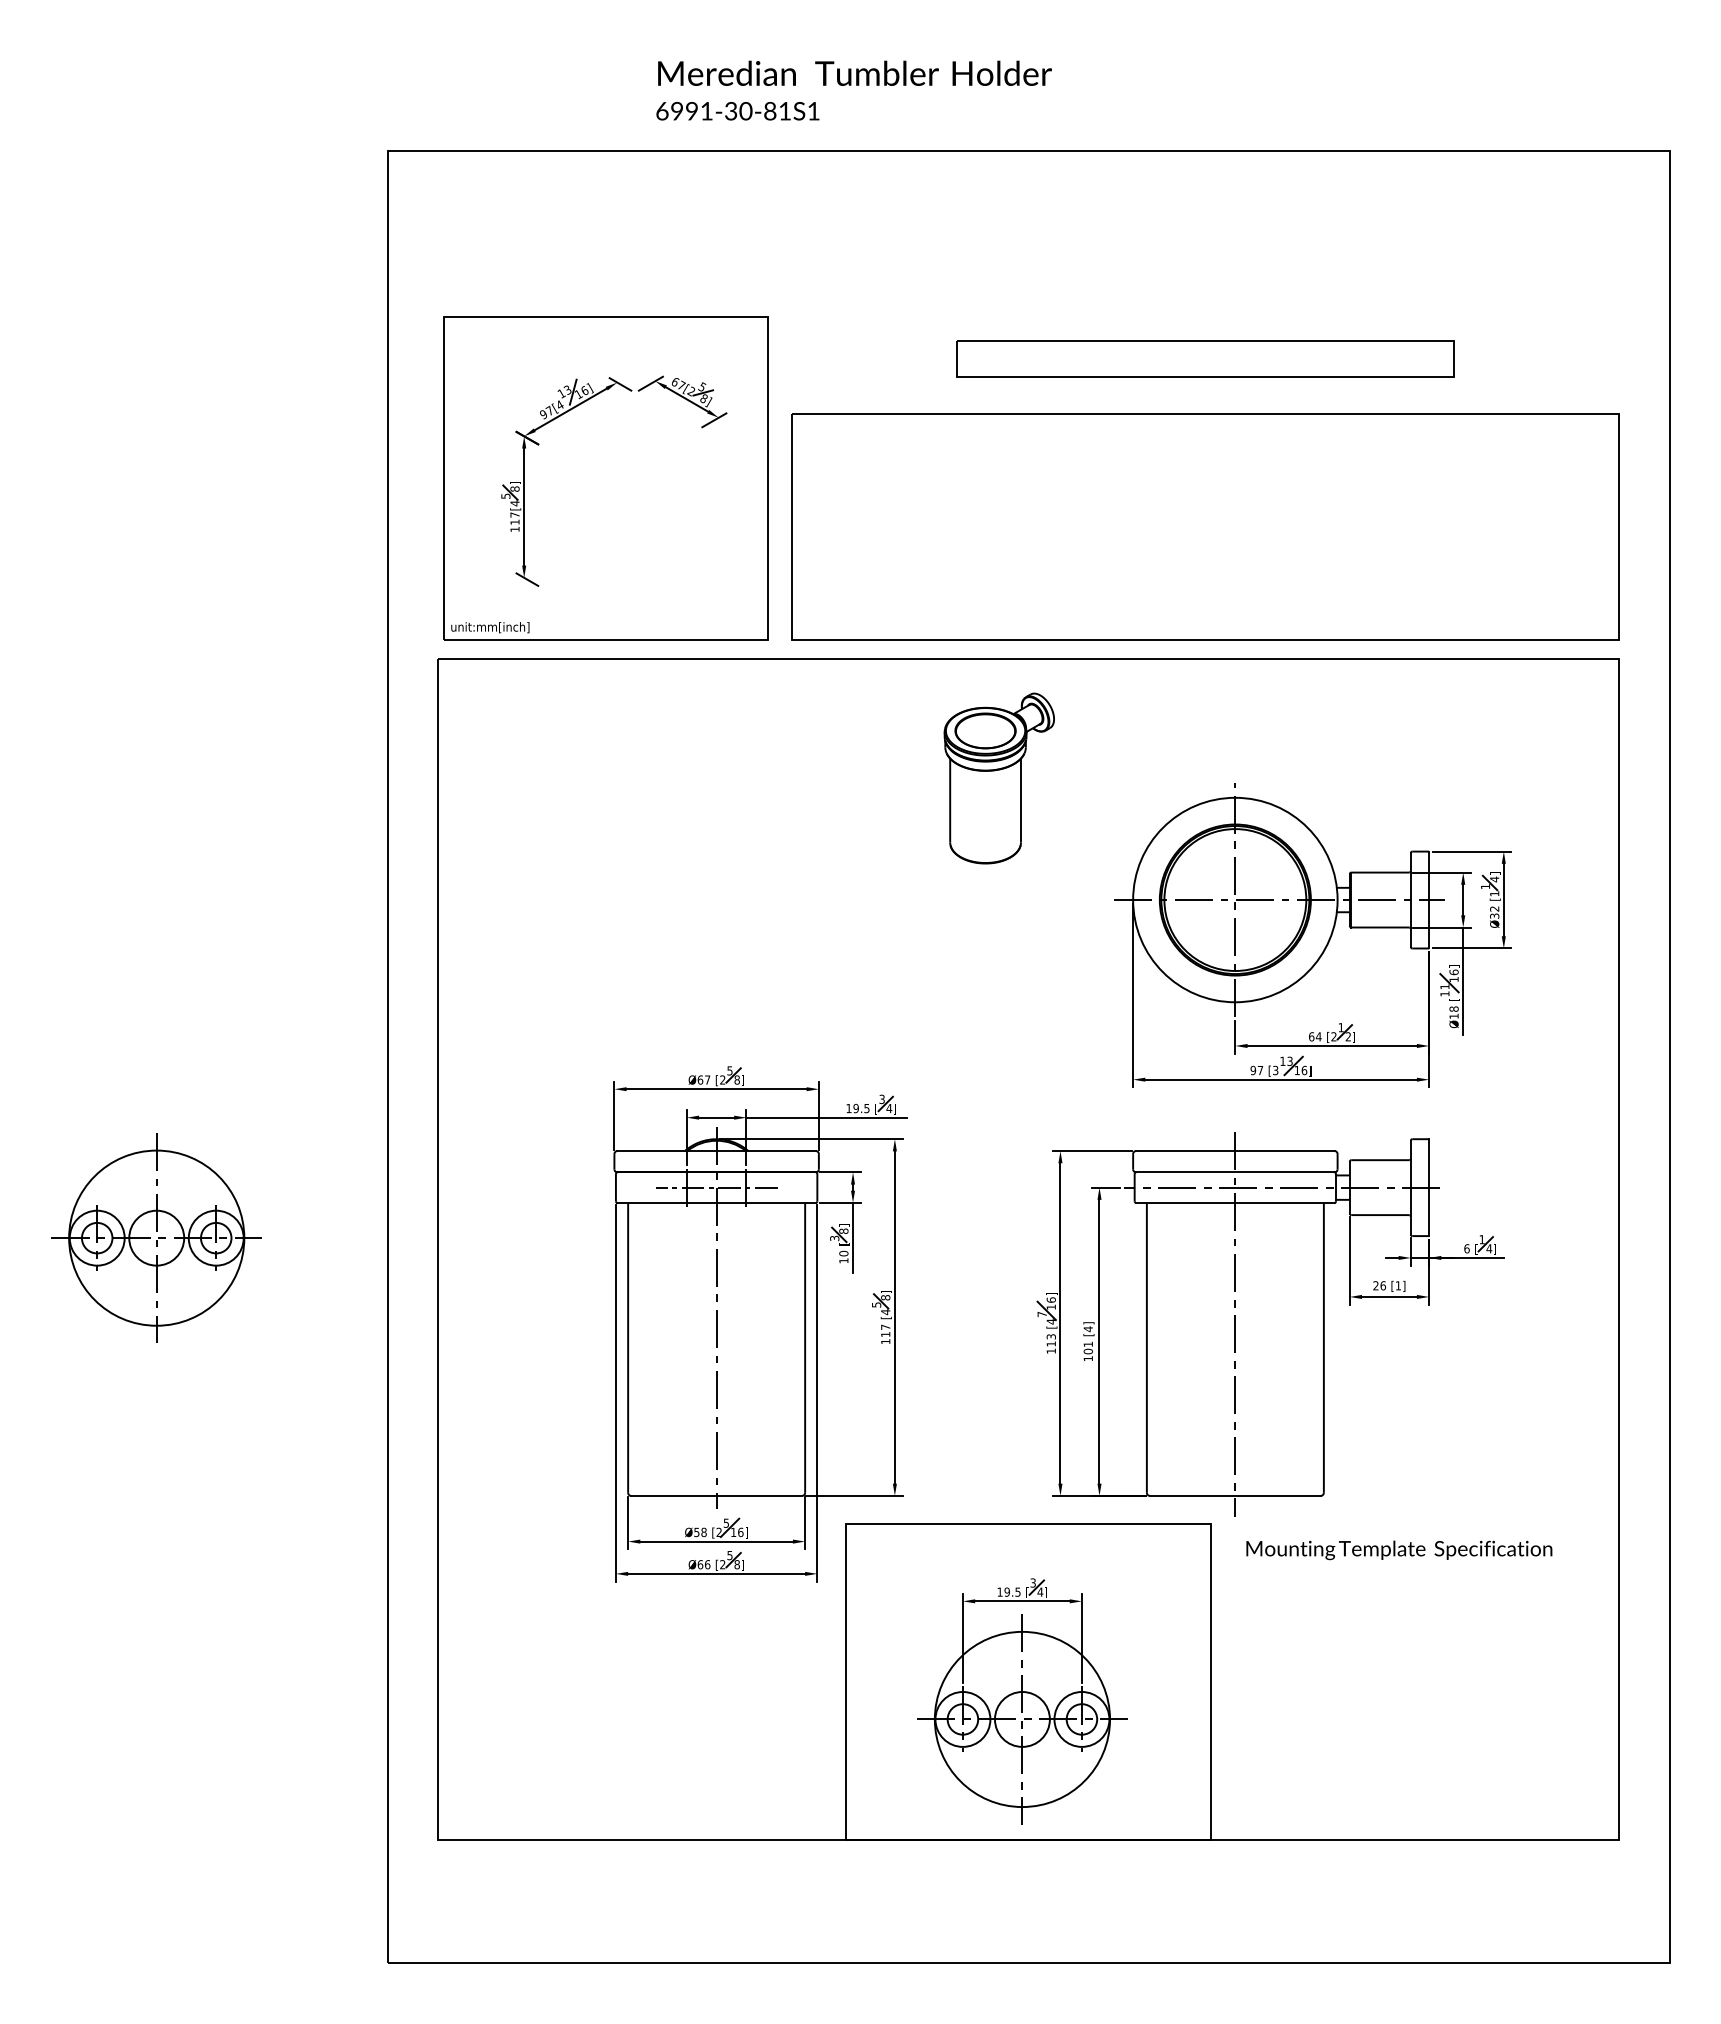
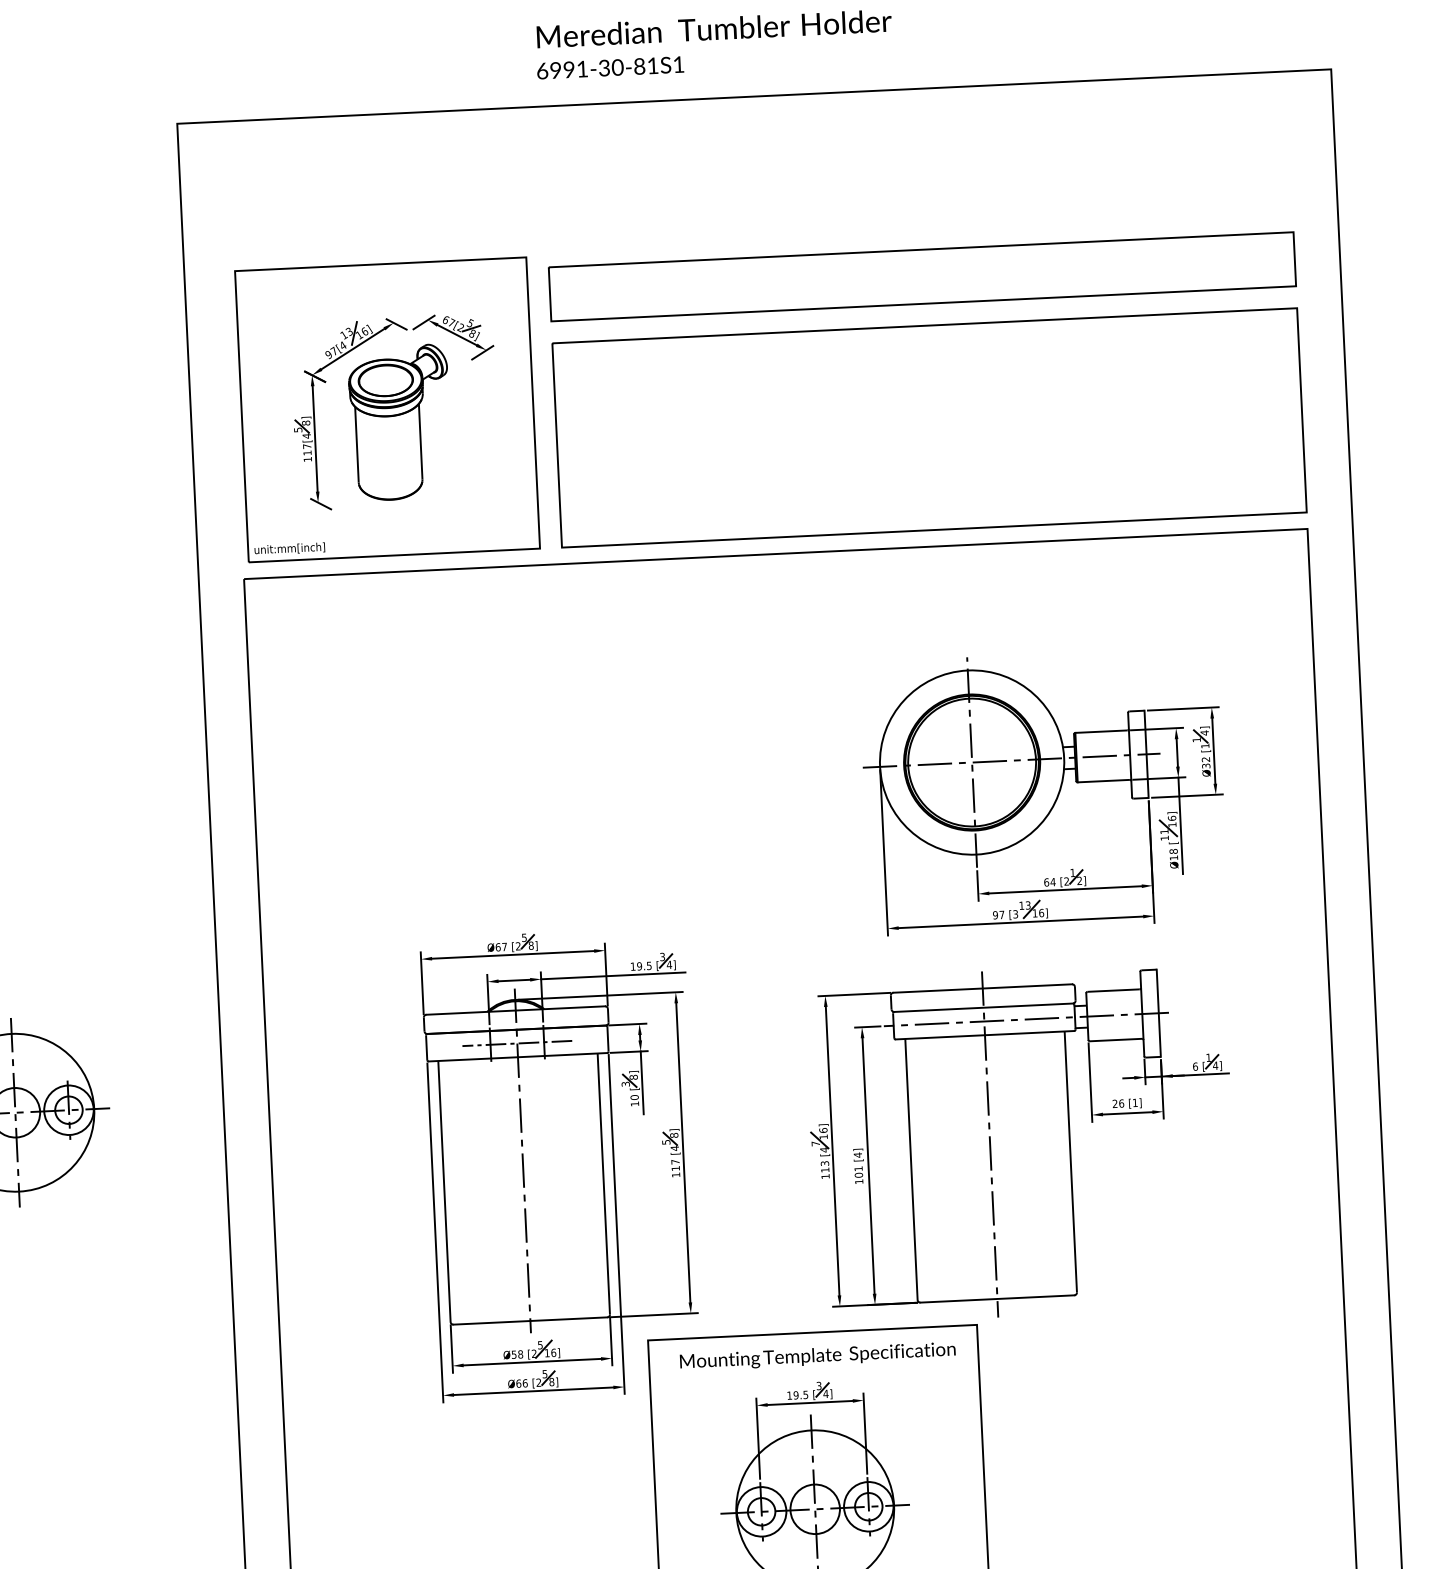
text: (853, 90) -> (713, 44), moved
part: (1205, 358) -> (922, 276), size x1.67
part: (998, 778) -> (399, 422), moved
text: (1399, 1550) -> (818, 1356), moved

